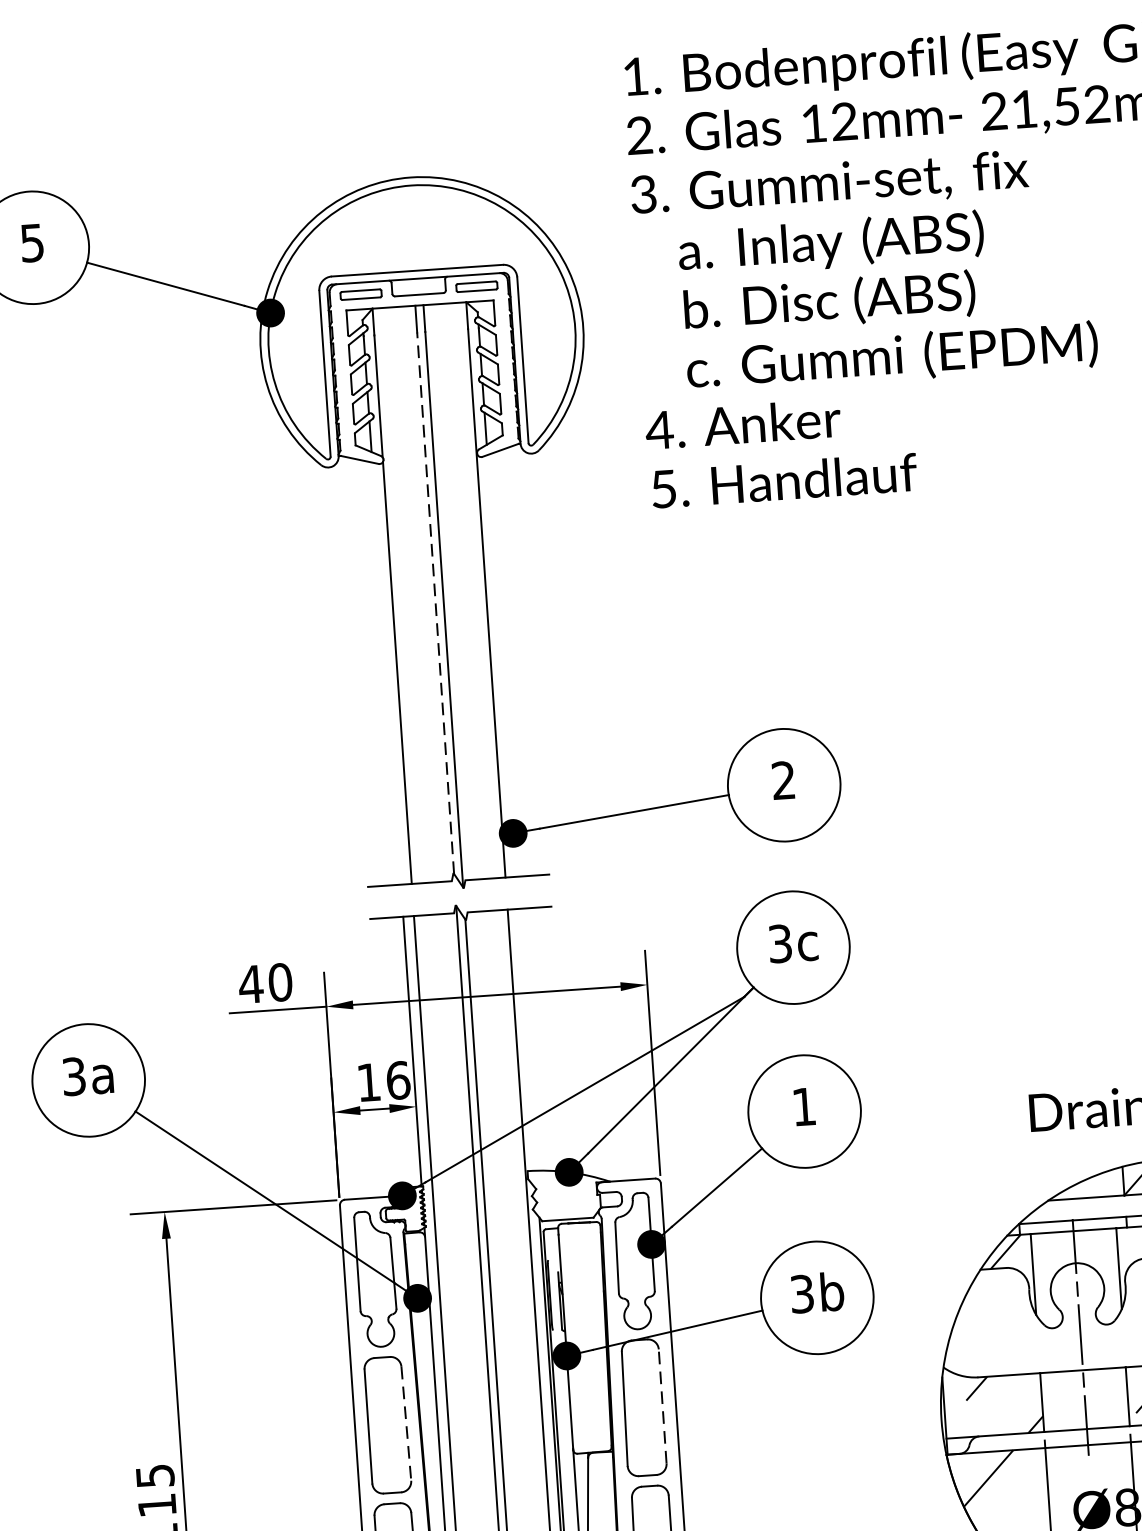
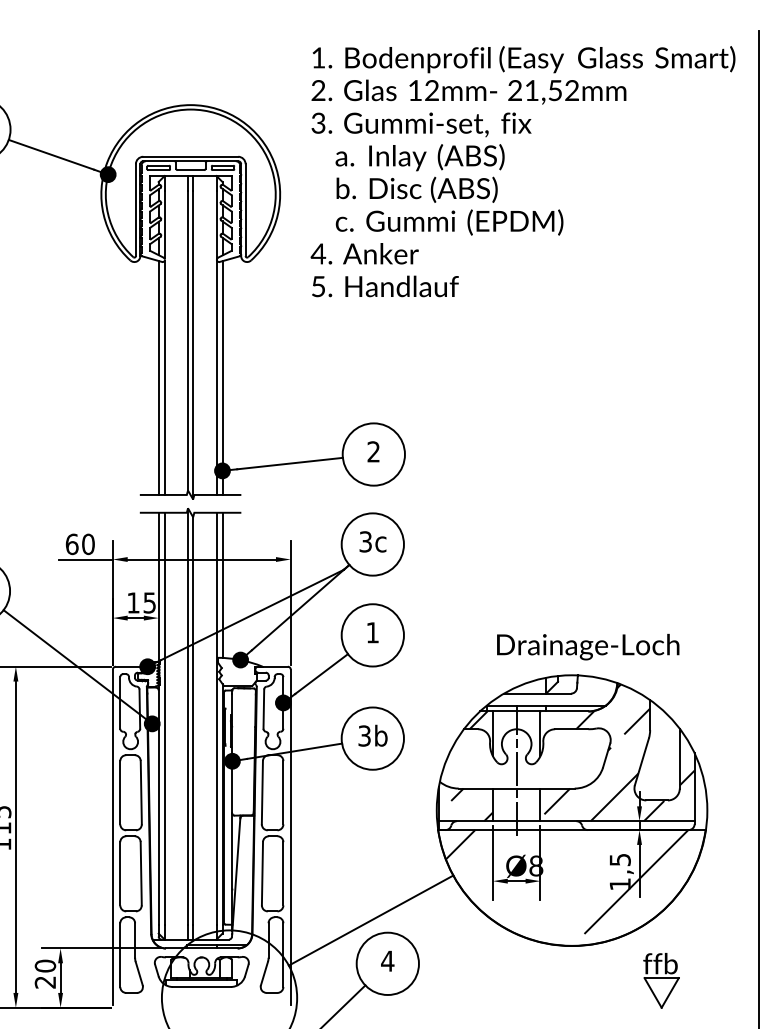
line: (435, 602) -> (188, 340), dashed -> solid
line: (501, 664) -> (222, 377), added
line: (386, 672) -> (158, 377), added
text: (249, 984) -> (71, 544), 40 -> 60
line: (527, 1038) -> (222, 584), added
text: (397, 1079) -> (149, 602), 16 -> 15
line: (662, 1405) -> (283, 792), dashed -> solid
line: (406, 1423) -> (141, 792), dashed -> solid

